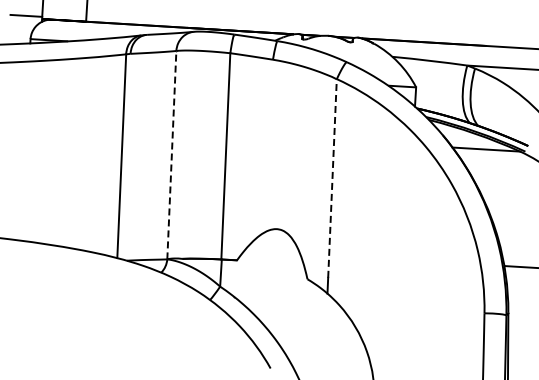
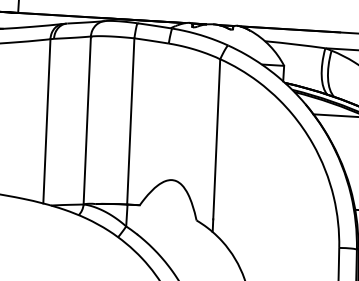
line: (171, 154) -> (86, 119), dashed -> solid
line: (332, 178) -> (216, 139), dashed -> solid

